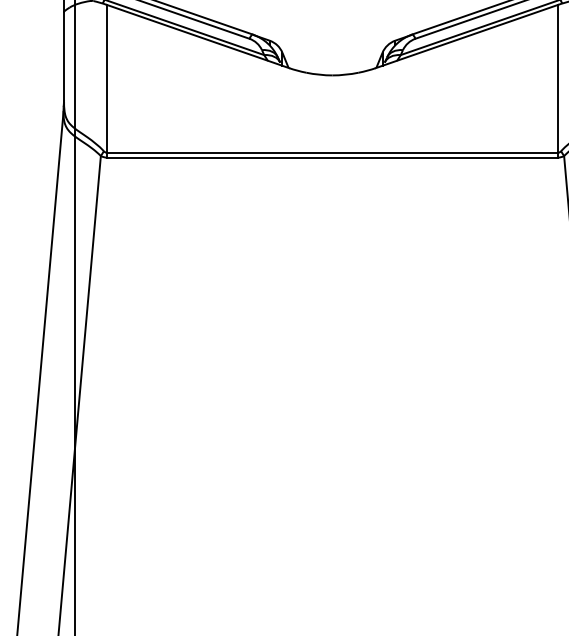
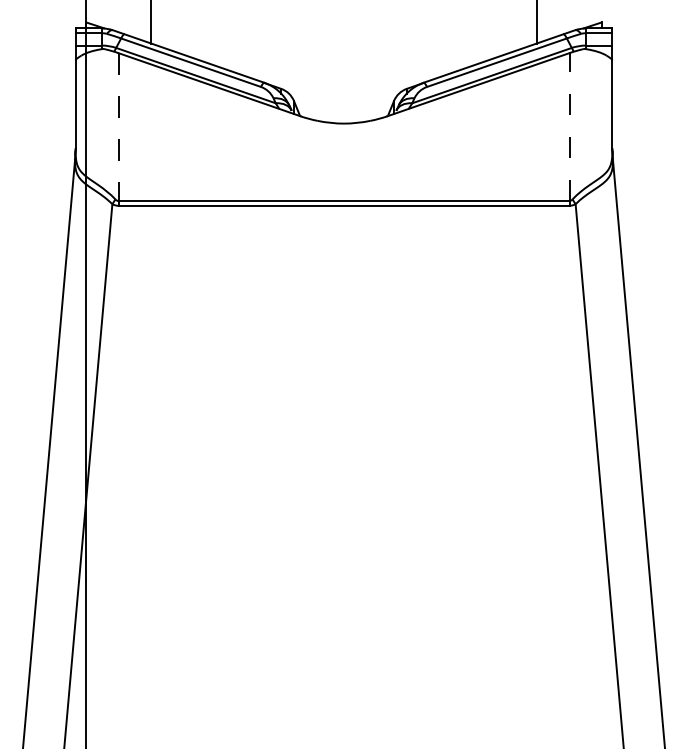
line: (106, 79) -> (118, 127), solid -> dashed
line: (557, 79) -> (569, 127), solid -> dashed

